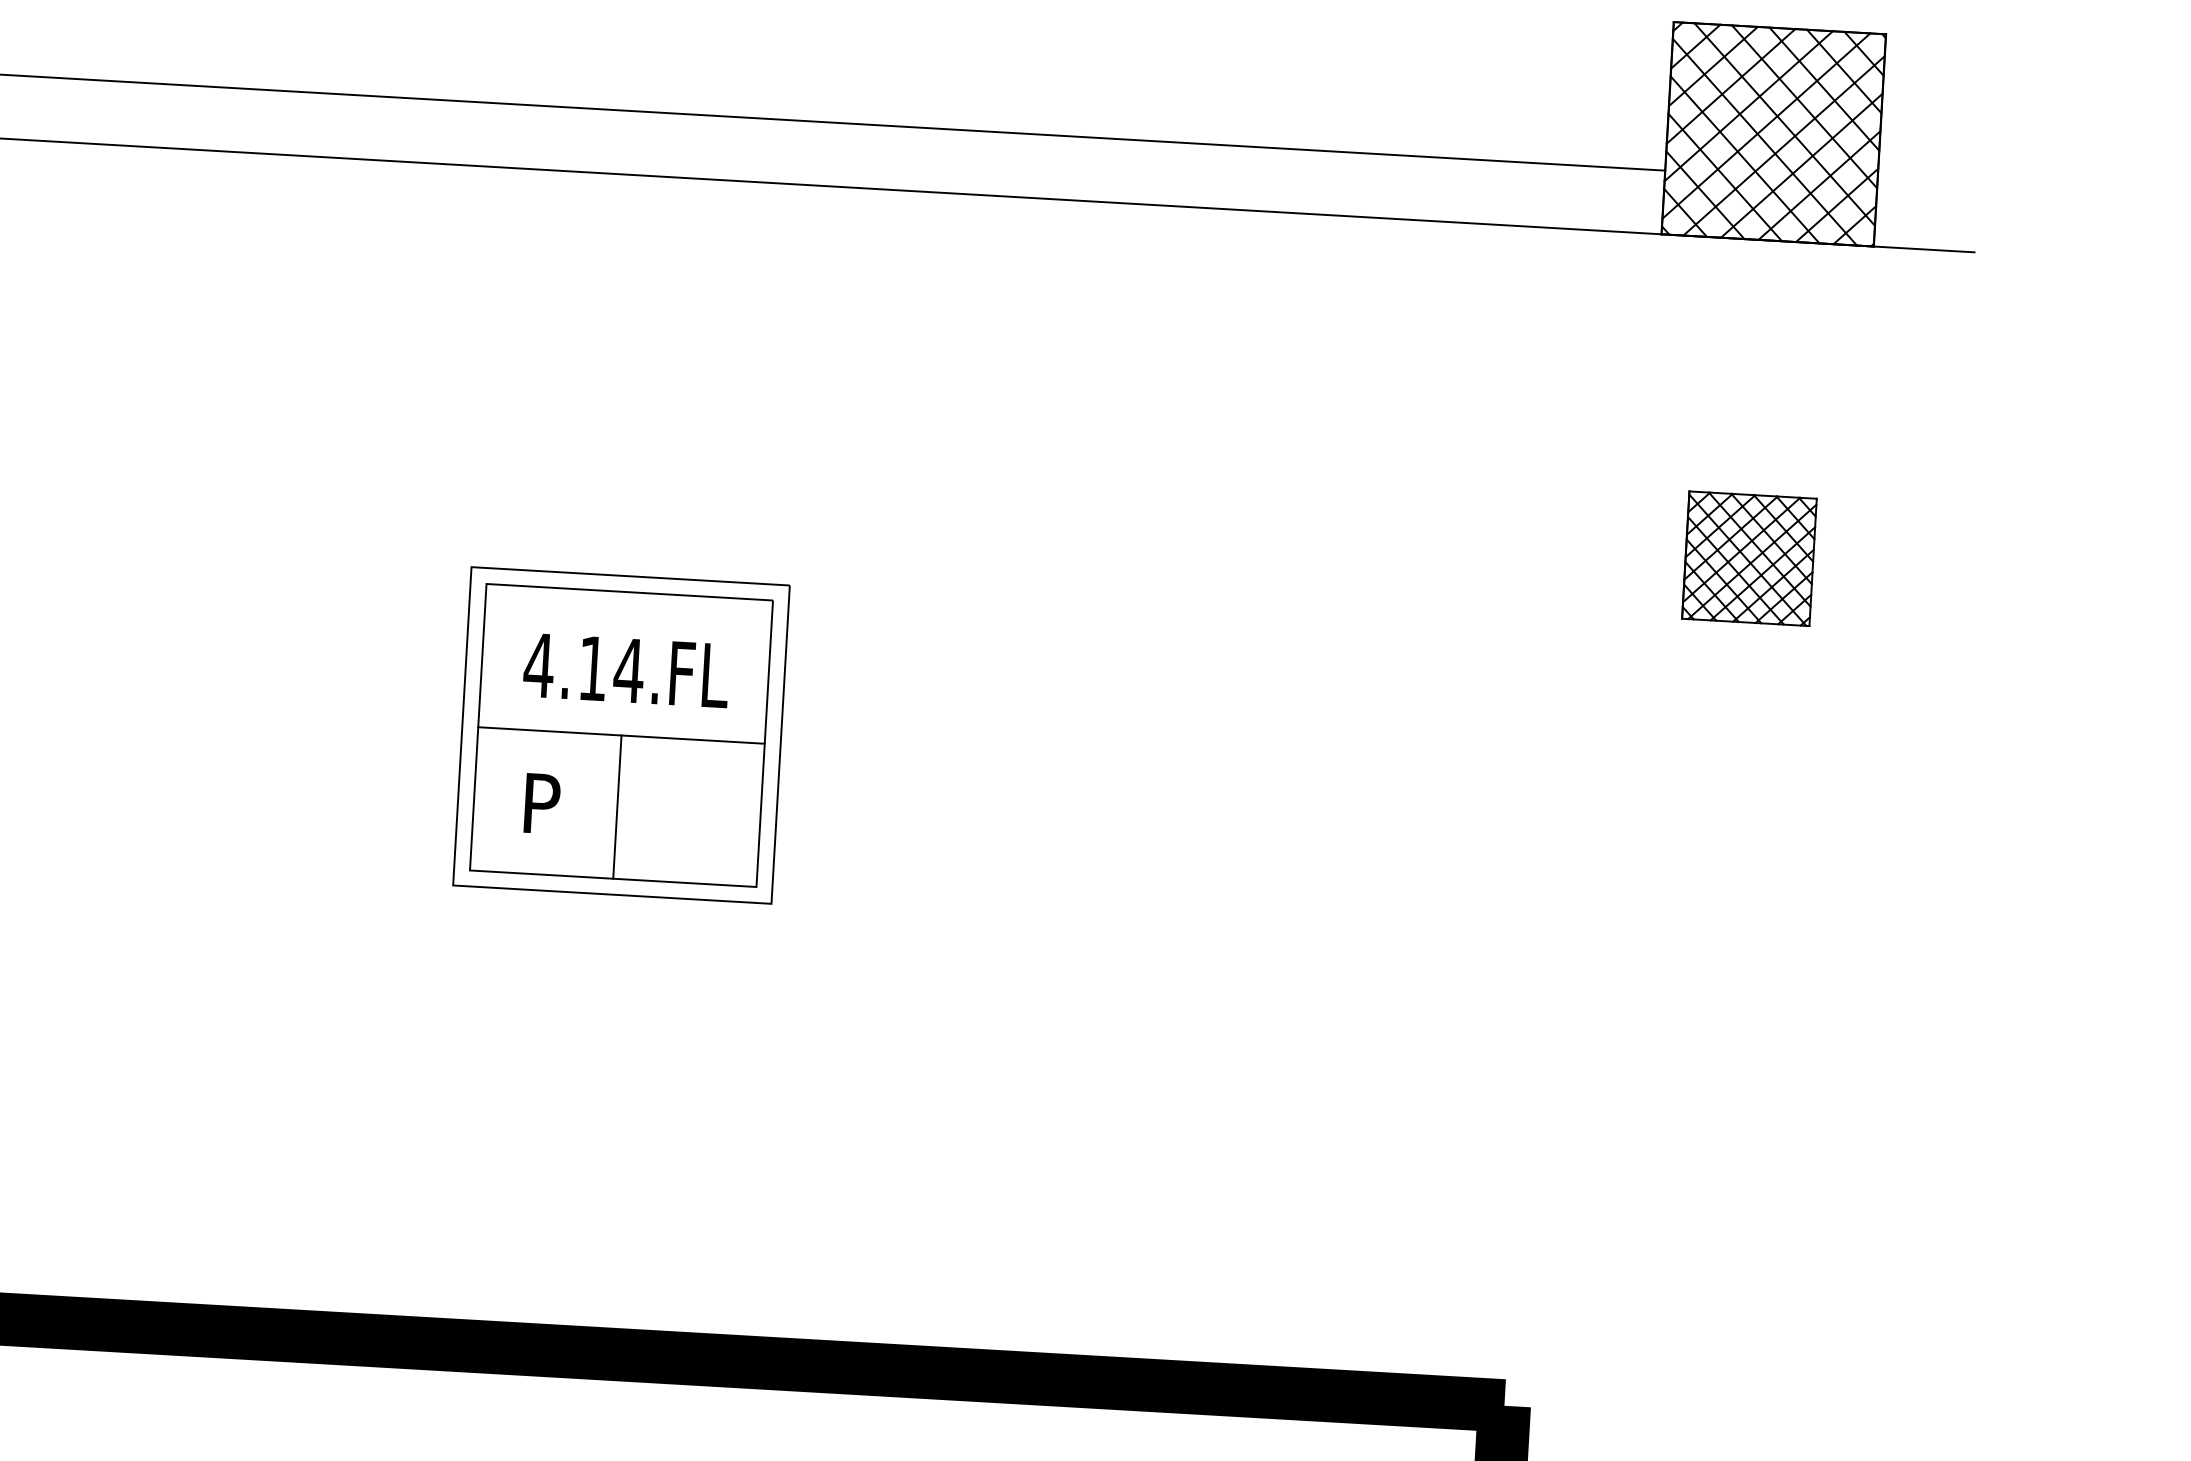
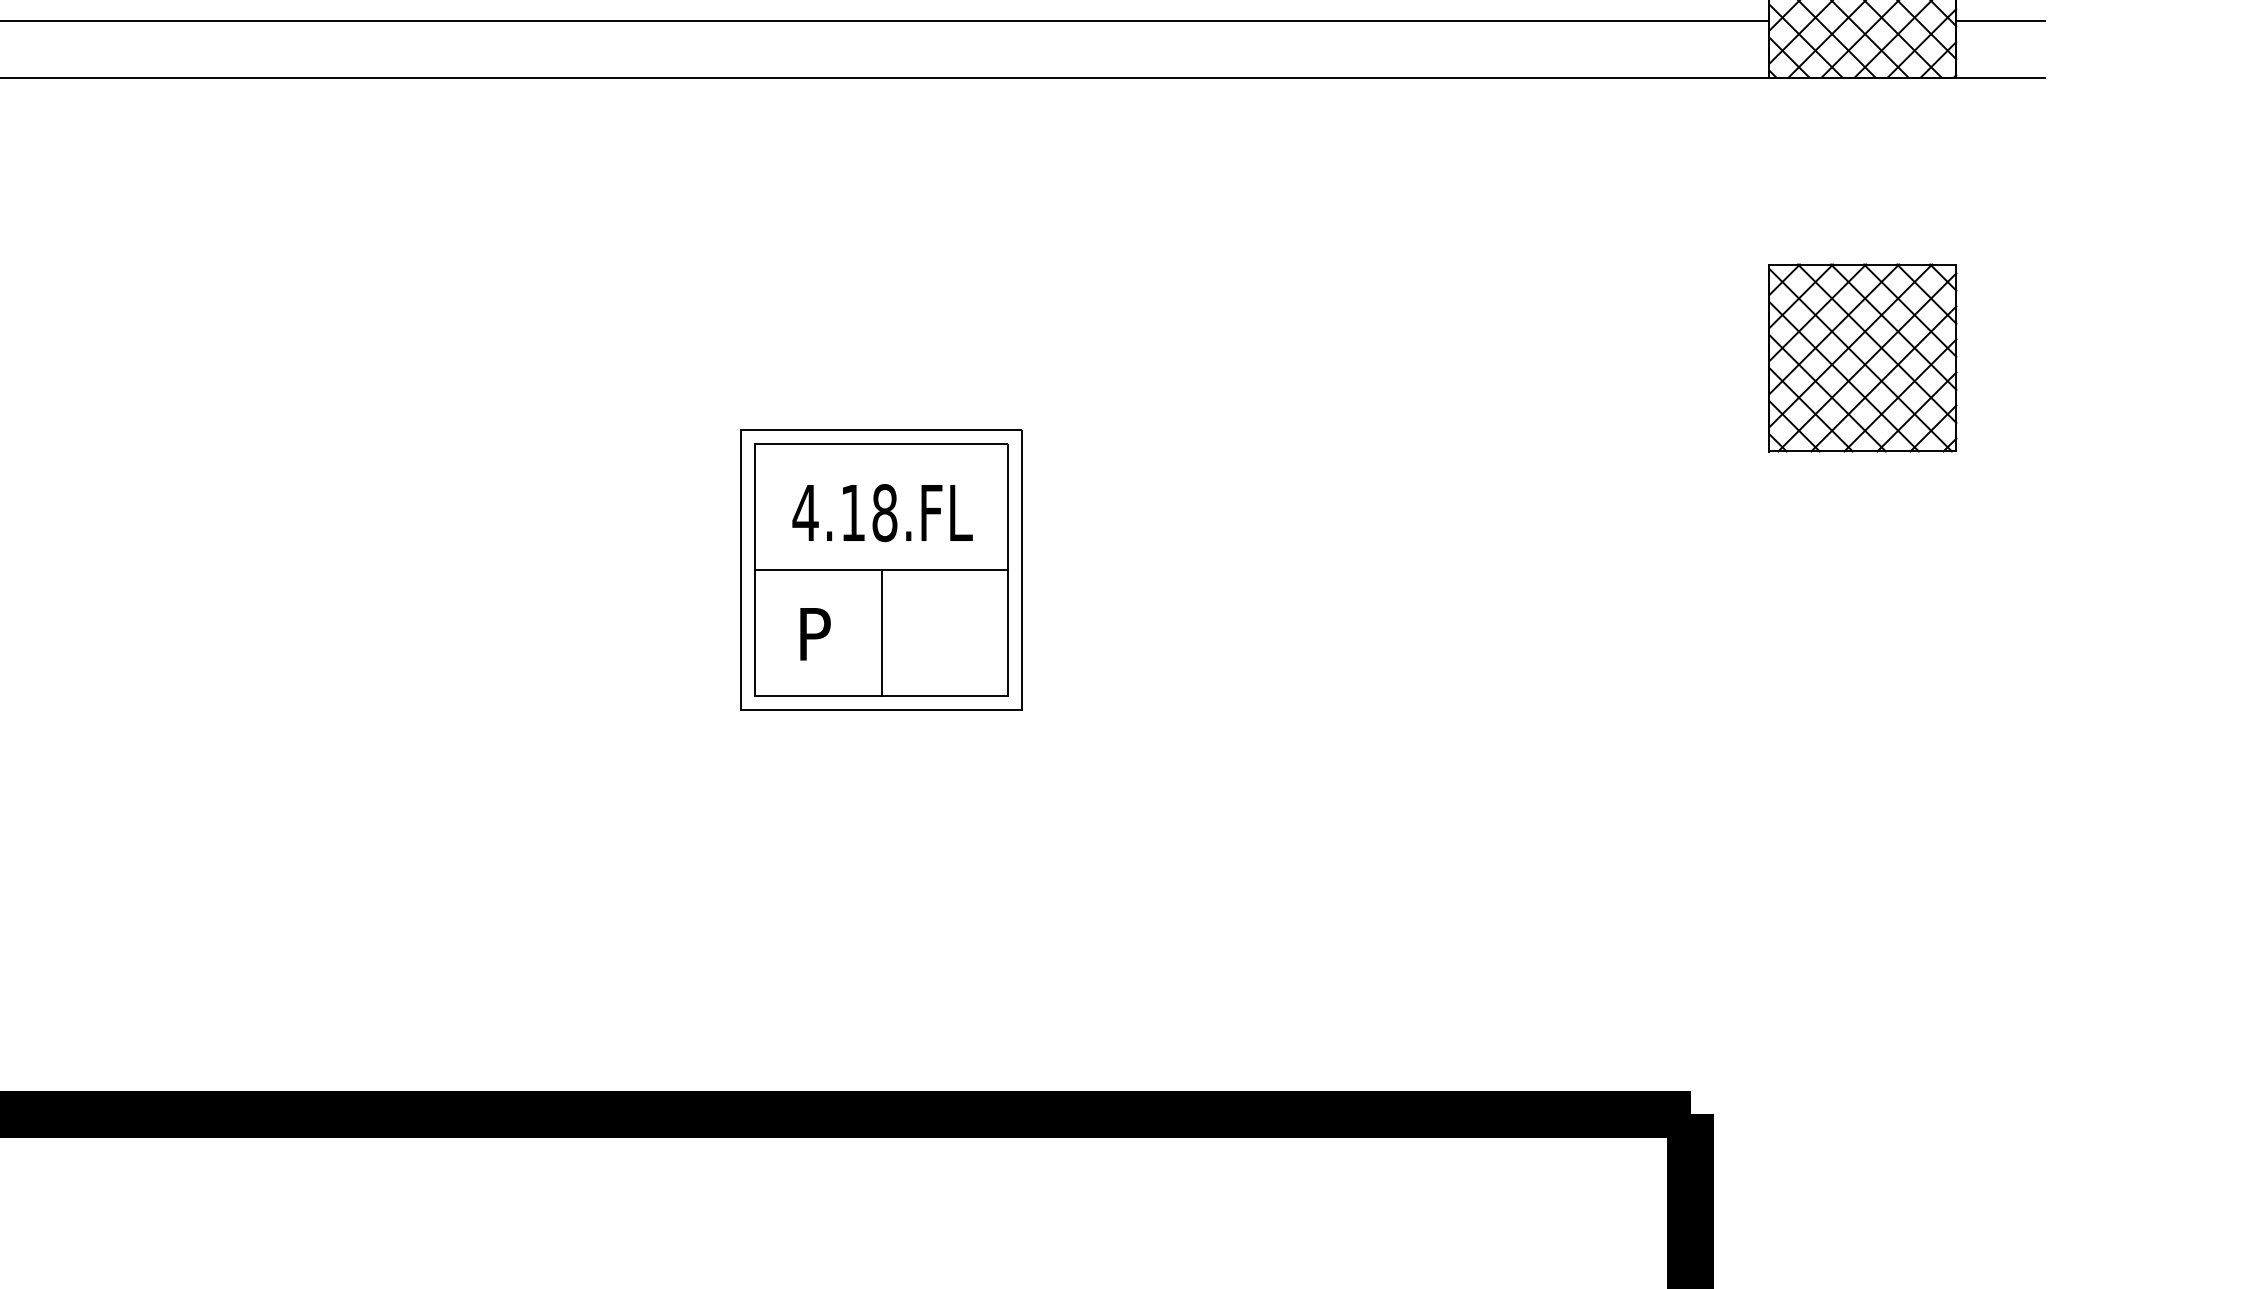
line: (1927, 185) -> (2000, 21), added
part: (1748, 558) -> (1862, 357), size x1.67
text: (628, 671) -> (884, 513), 4.14.FL -> 4.18.FL

